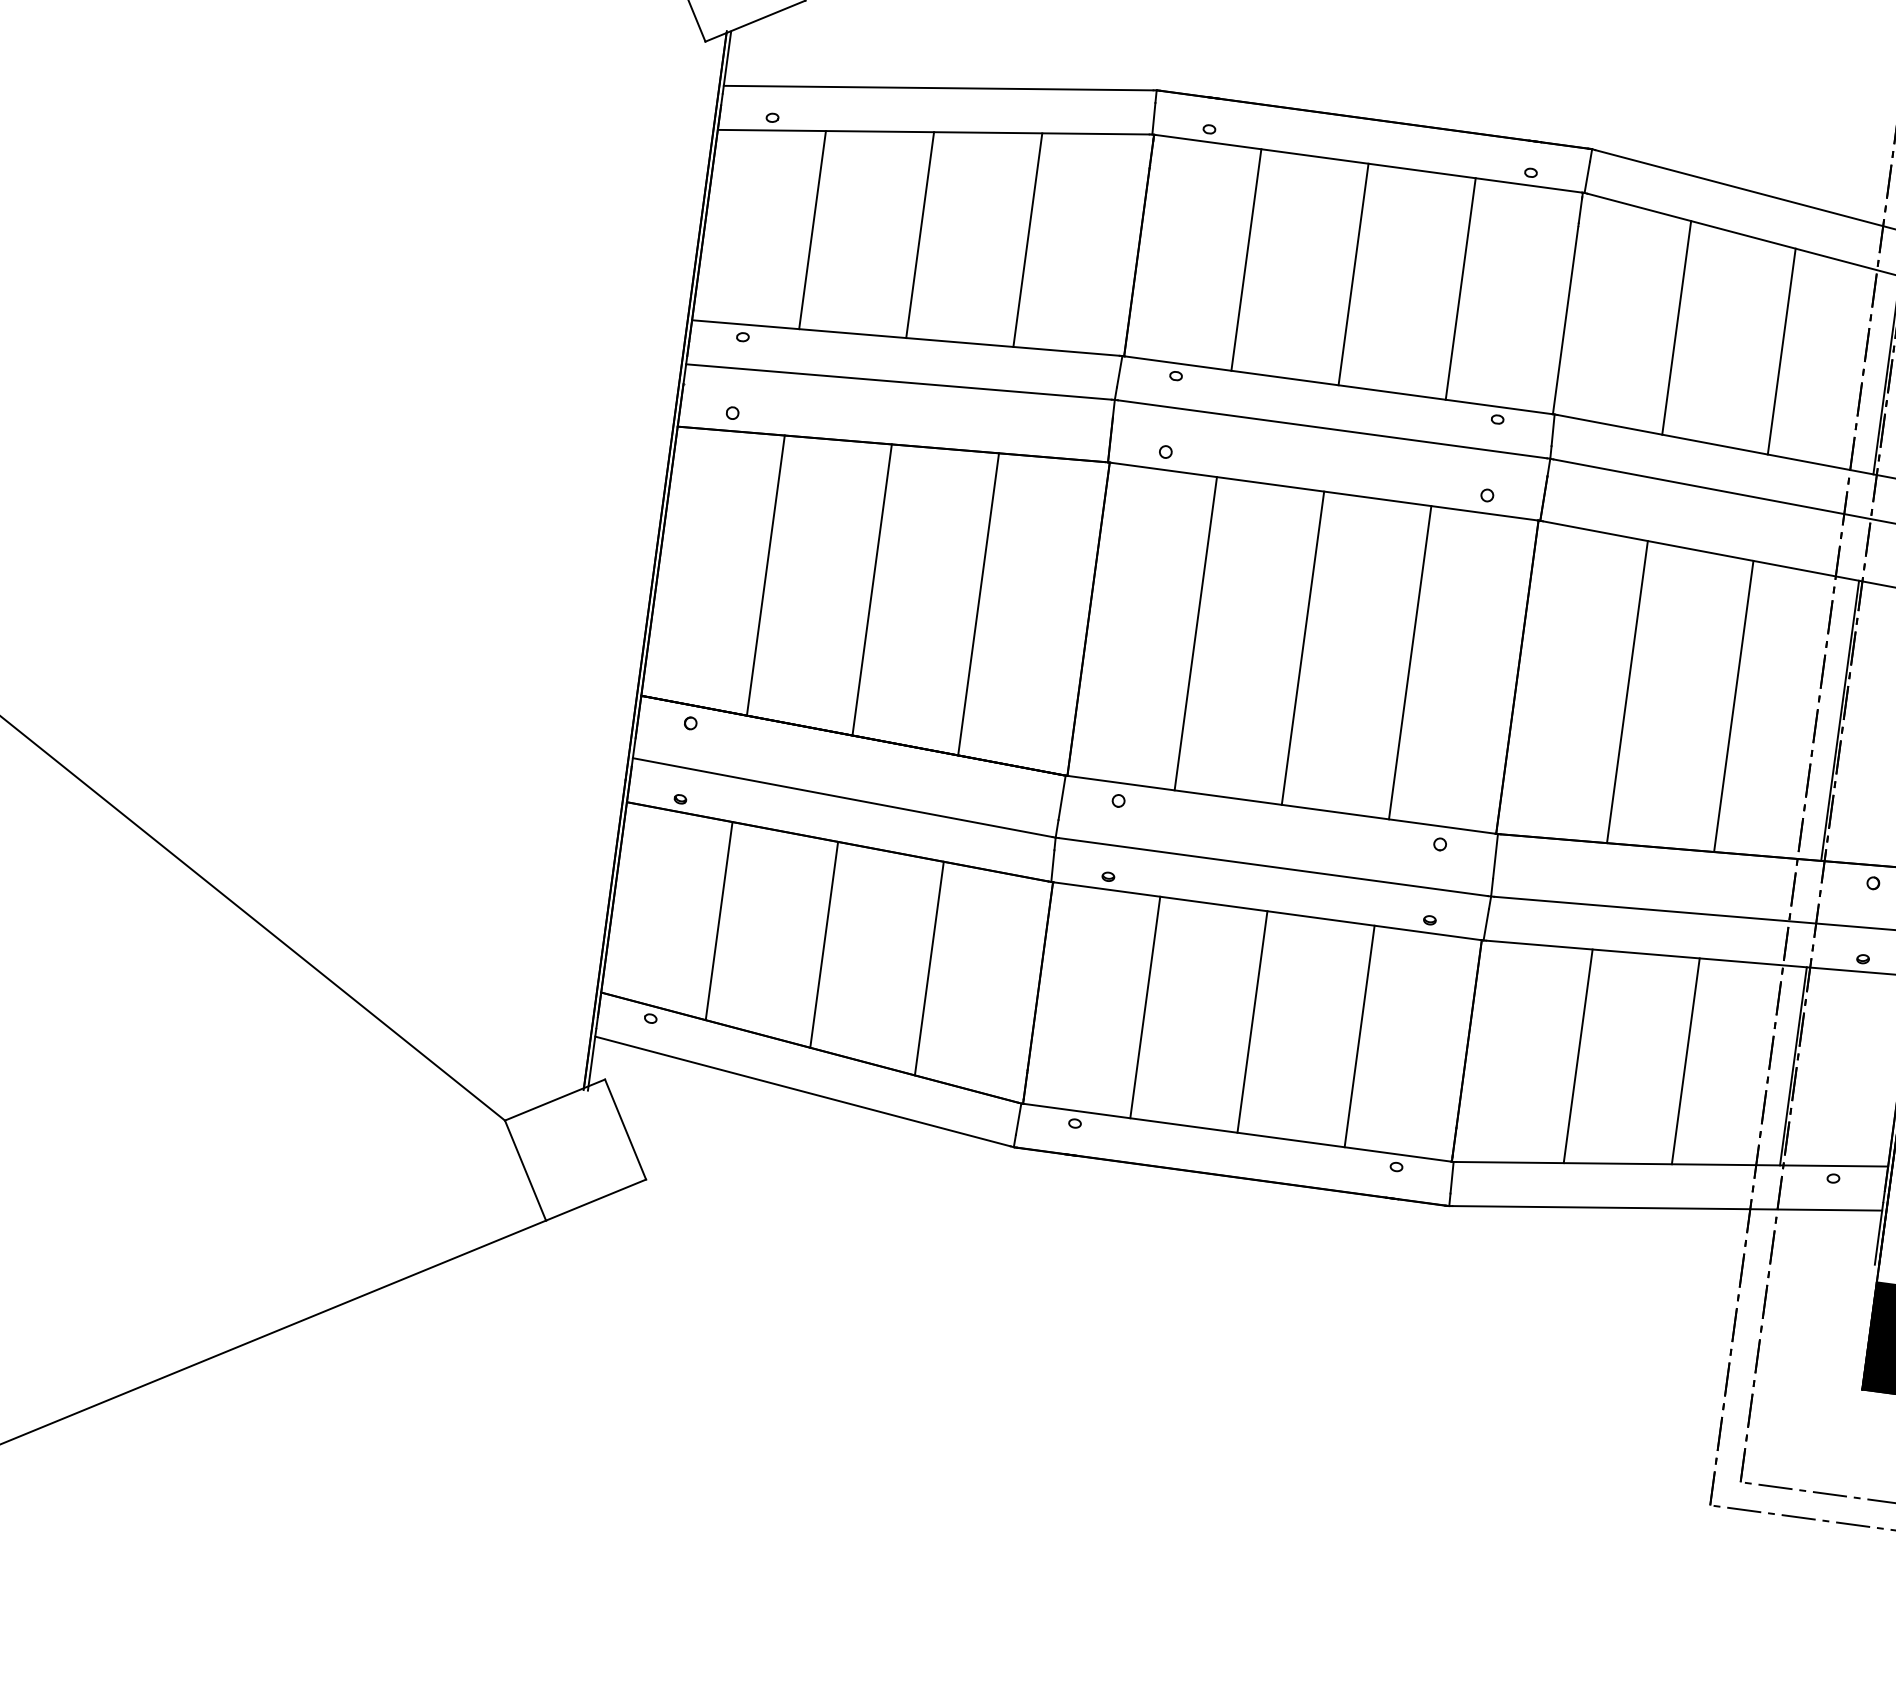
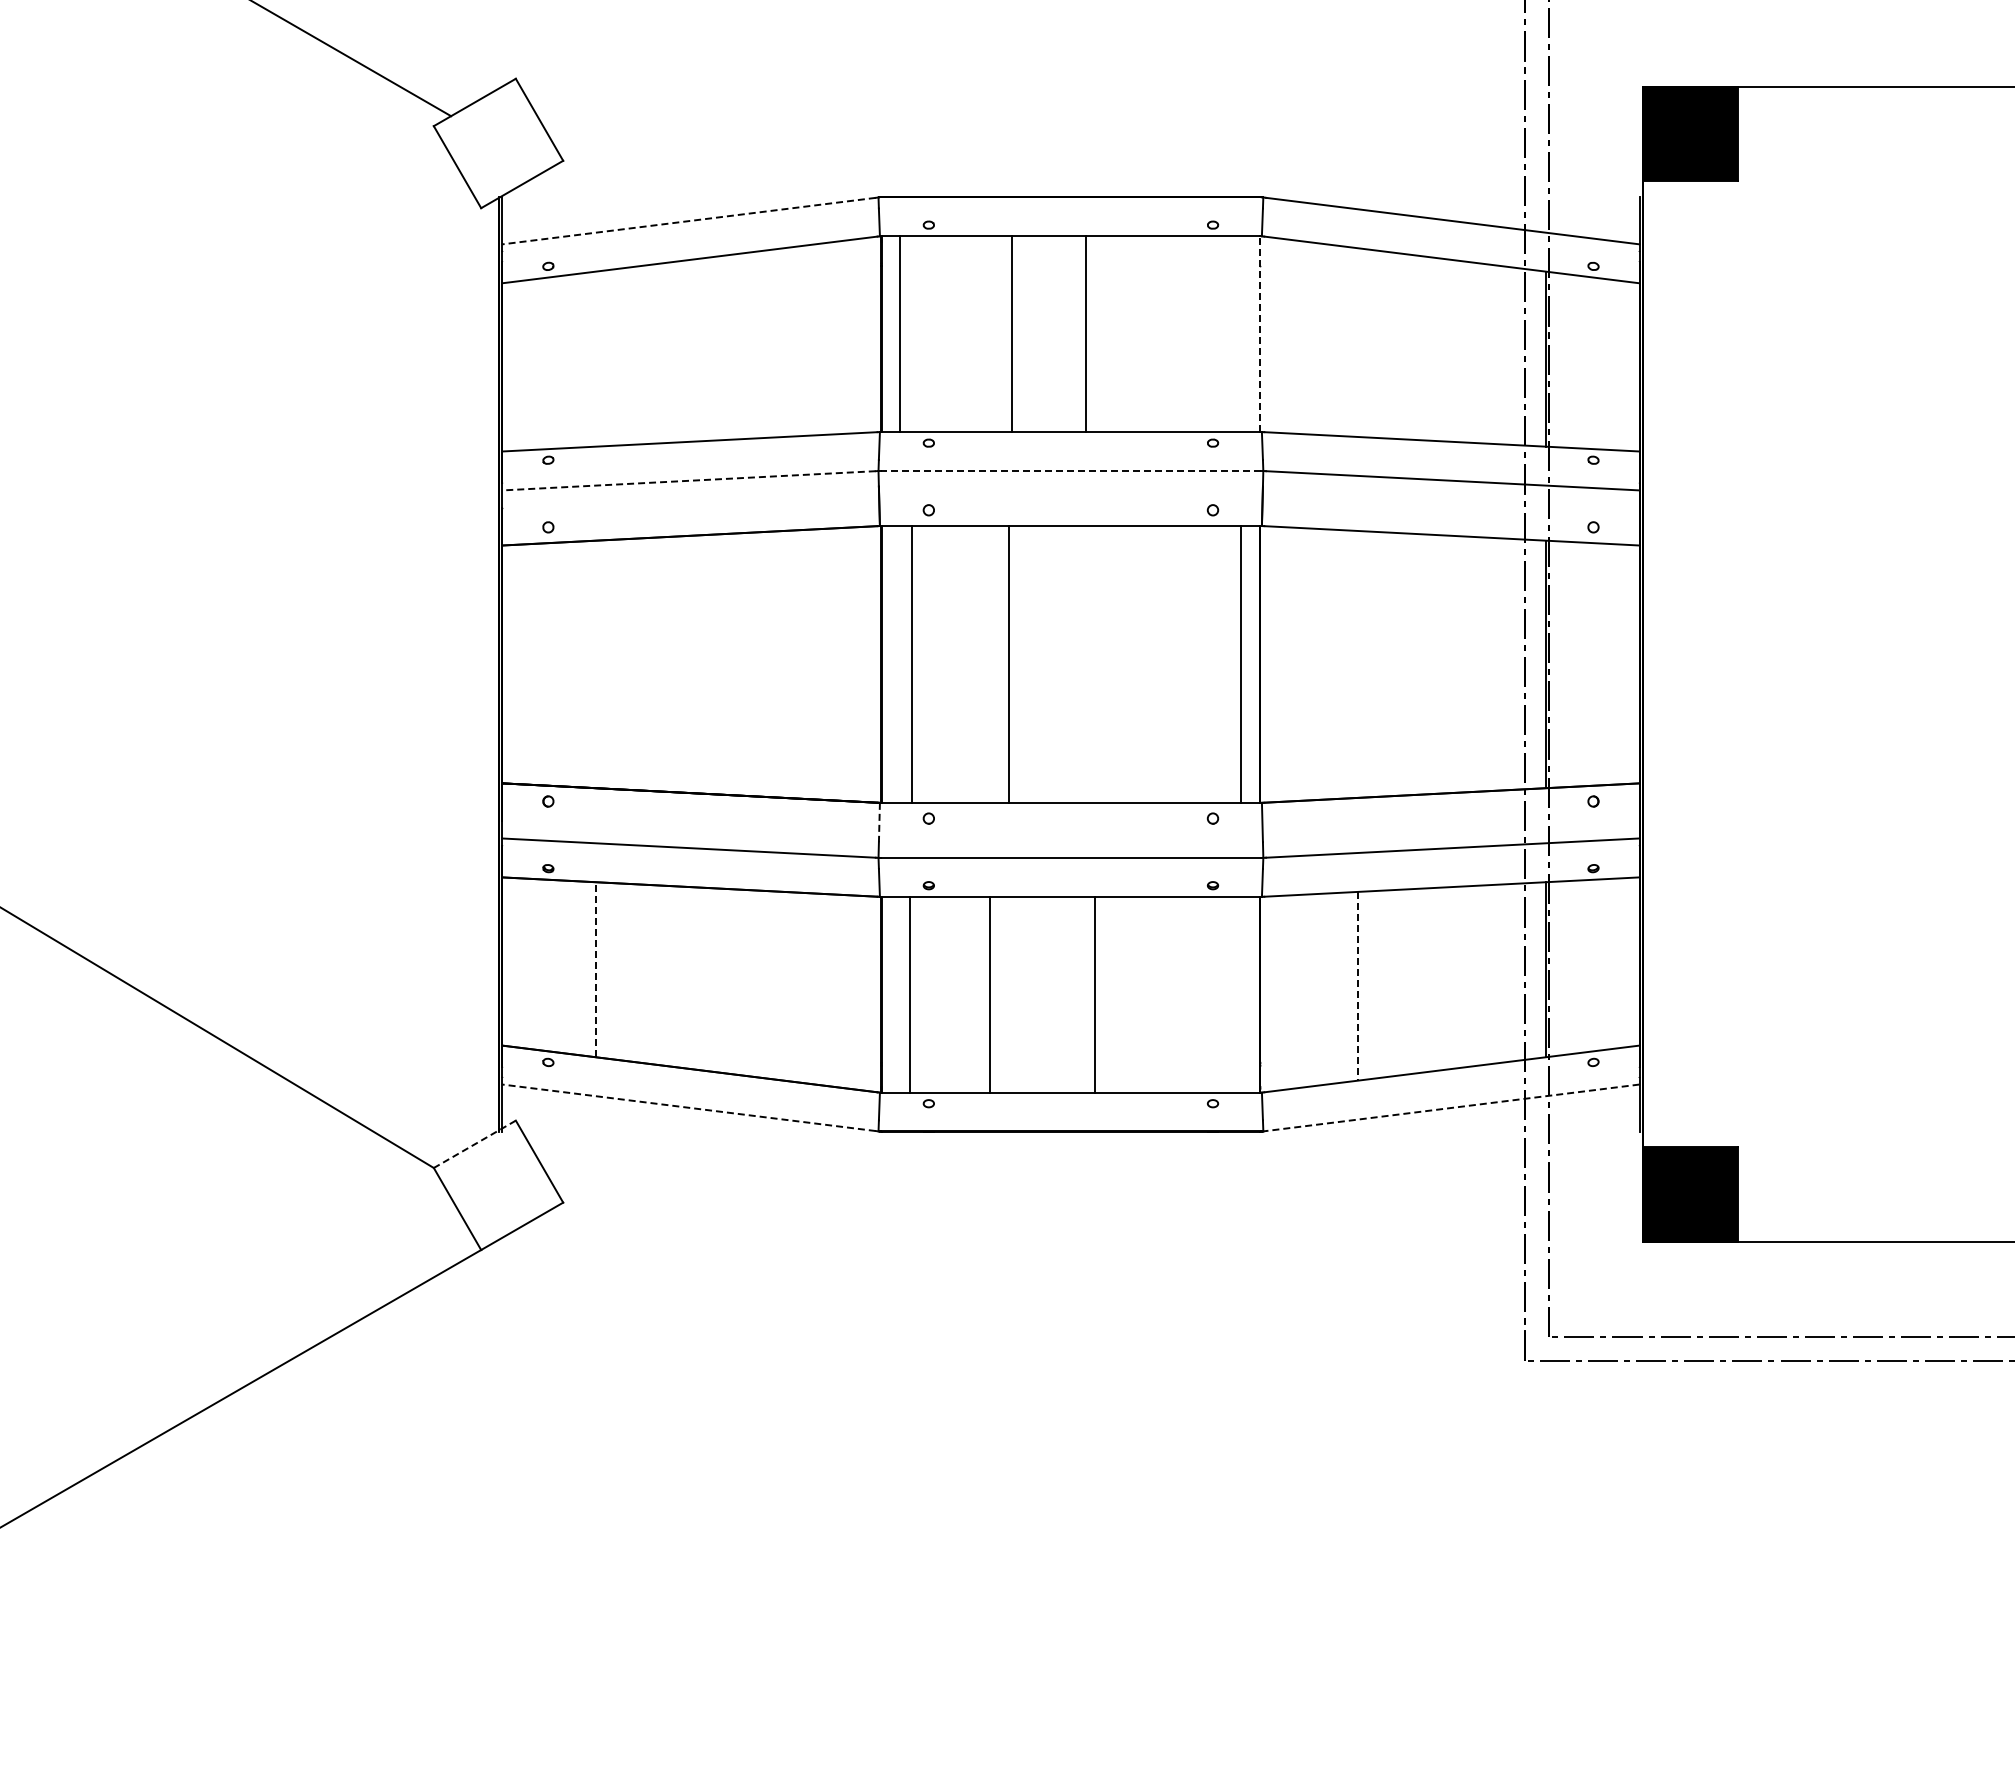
line: (937, 88) -> (688, 221), solid -> dashed
line: (812, 229) -> (596, 358), removed
line: (920, 234) -> (690, 350), removed
line: (1028, 240) -> (784, 342), removed
line: (1246, 260) -> (900, 334), moved
line: (1352, 274) -> (1011, 334), moved
line: (1460, 289) -> (1085, 334), moved
line: (1567, 303) -> (1260, 334), solid -> dashed
line: (1676, 327) -> (1357, 342), removed
line: (1781, 351) -> (1451, 350), removed
line: (899, 381) -> (689, 480), solid -> dashed
line: (1332, 429) -> (1070, 471), solid -> dashed
line: (766, 575) -> (596, 664), removed
line: (872, 590) -> (690, 664), removed
line: (979, 603) -> (784, 663), removed
line: (1196, 633) -> (912, 664), moved
line: (1302, 648) -> (1008, 664), moved
line: (1409, 662) -> (1240, 664), moved
line: (1627, 690) -> (1357, 663), removed
line: (1733, 706) -> (1451, 664), removed
line: (1062, 797) -> (879, 822), solid -> dashed
line: (719, 920) -> (596, 969), solid -> dashed
line: (824, 945) -> (690, 978), removed
line: (929, 967) -> (784, 985), removed
line: (1145, 1007) -> (910, 994), moved
line: (1252, 1021) -> (989, 994), moved
line: (1359, 1036) -> (1094, 994), moved
line: (1577, 1056) -> (1357, 986), solid -> dashed
line: (1685, 1061) -> (1451, 978), removed
line: (802, 1091) -> (688, 1107), solid -> dashed
line: (554, 1100) -> (474, 1144), solid -> dashed
line: (1666, 1207) -> (1452, 1107), solid -> dashed

